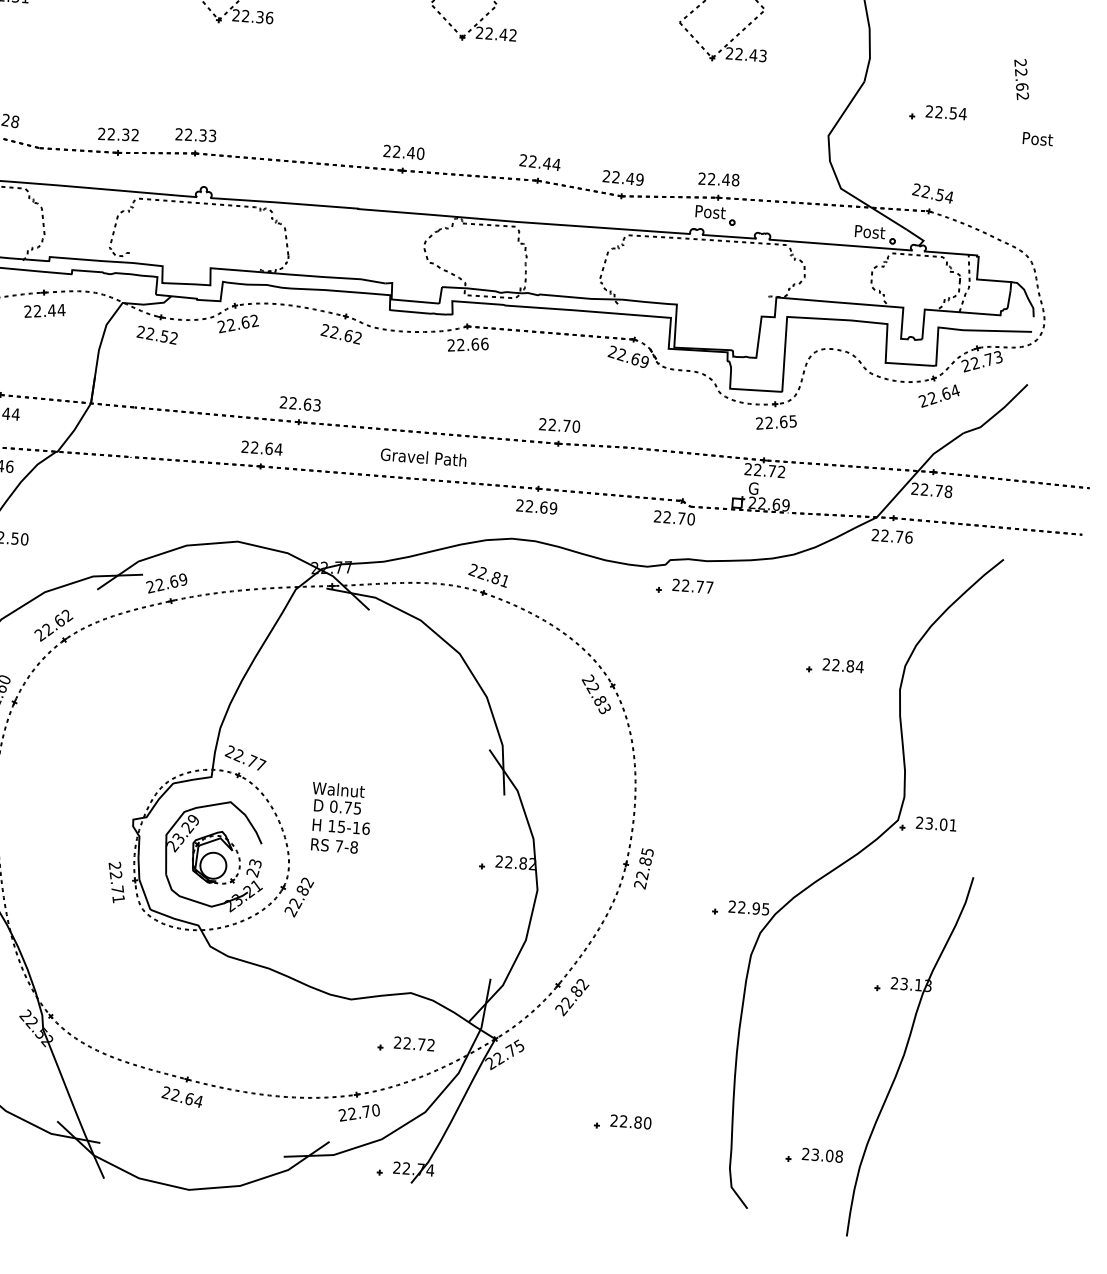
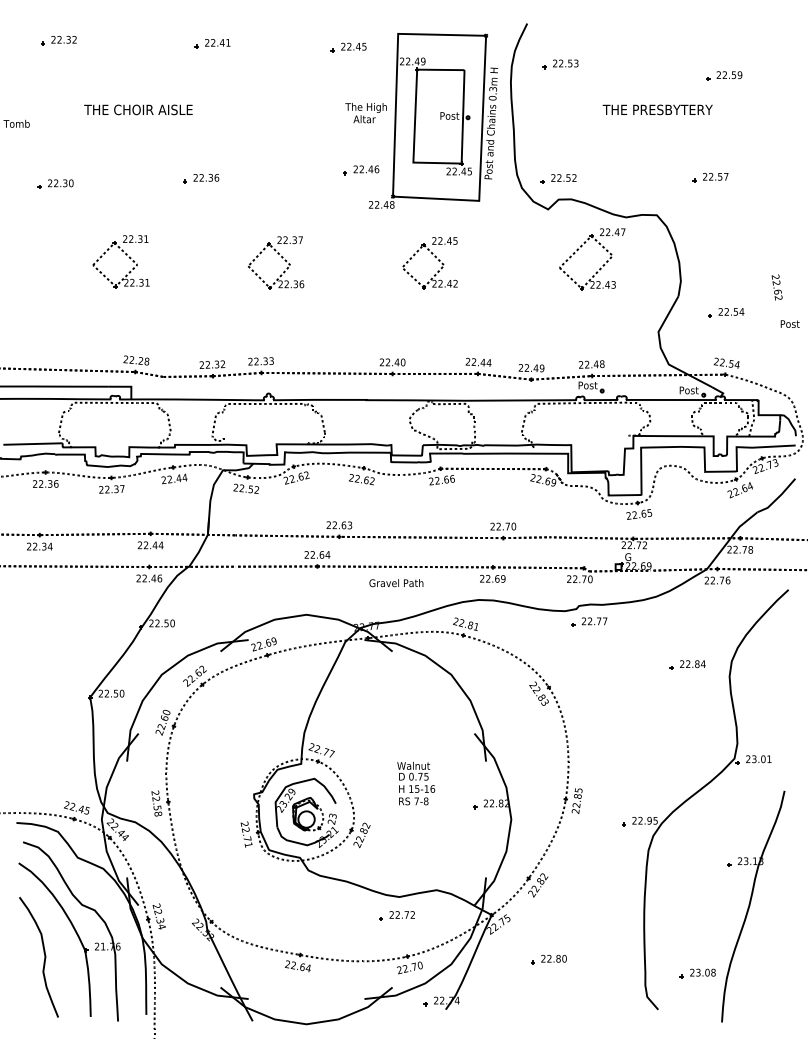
text: (423, 458) -> (396, 583), moved
text: (341, 817) -> (416, 783), moved
part: (405, 1044) -> (396, 915), moved
part: (622, 1122) -> (548, 959), moved

